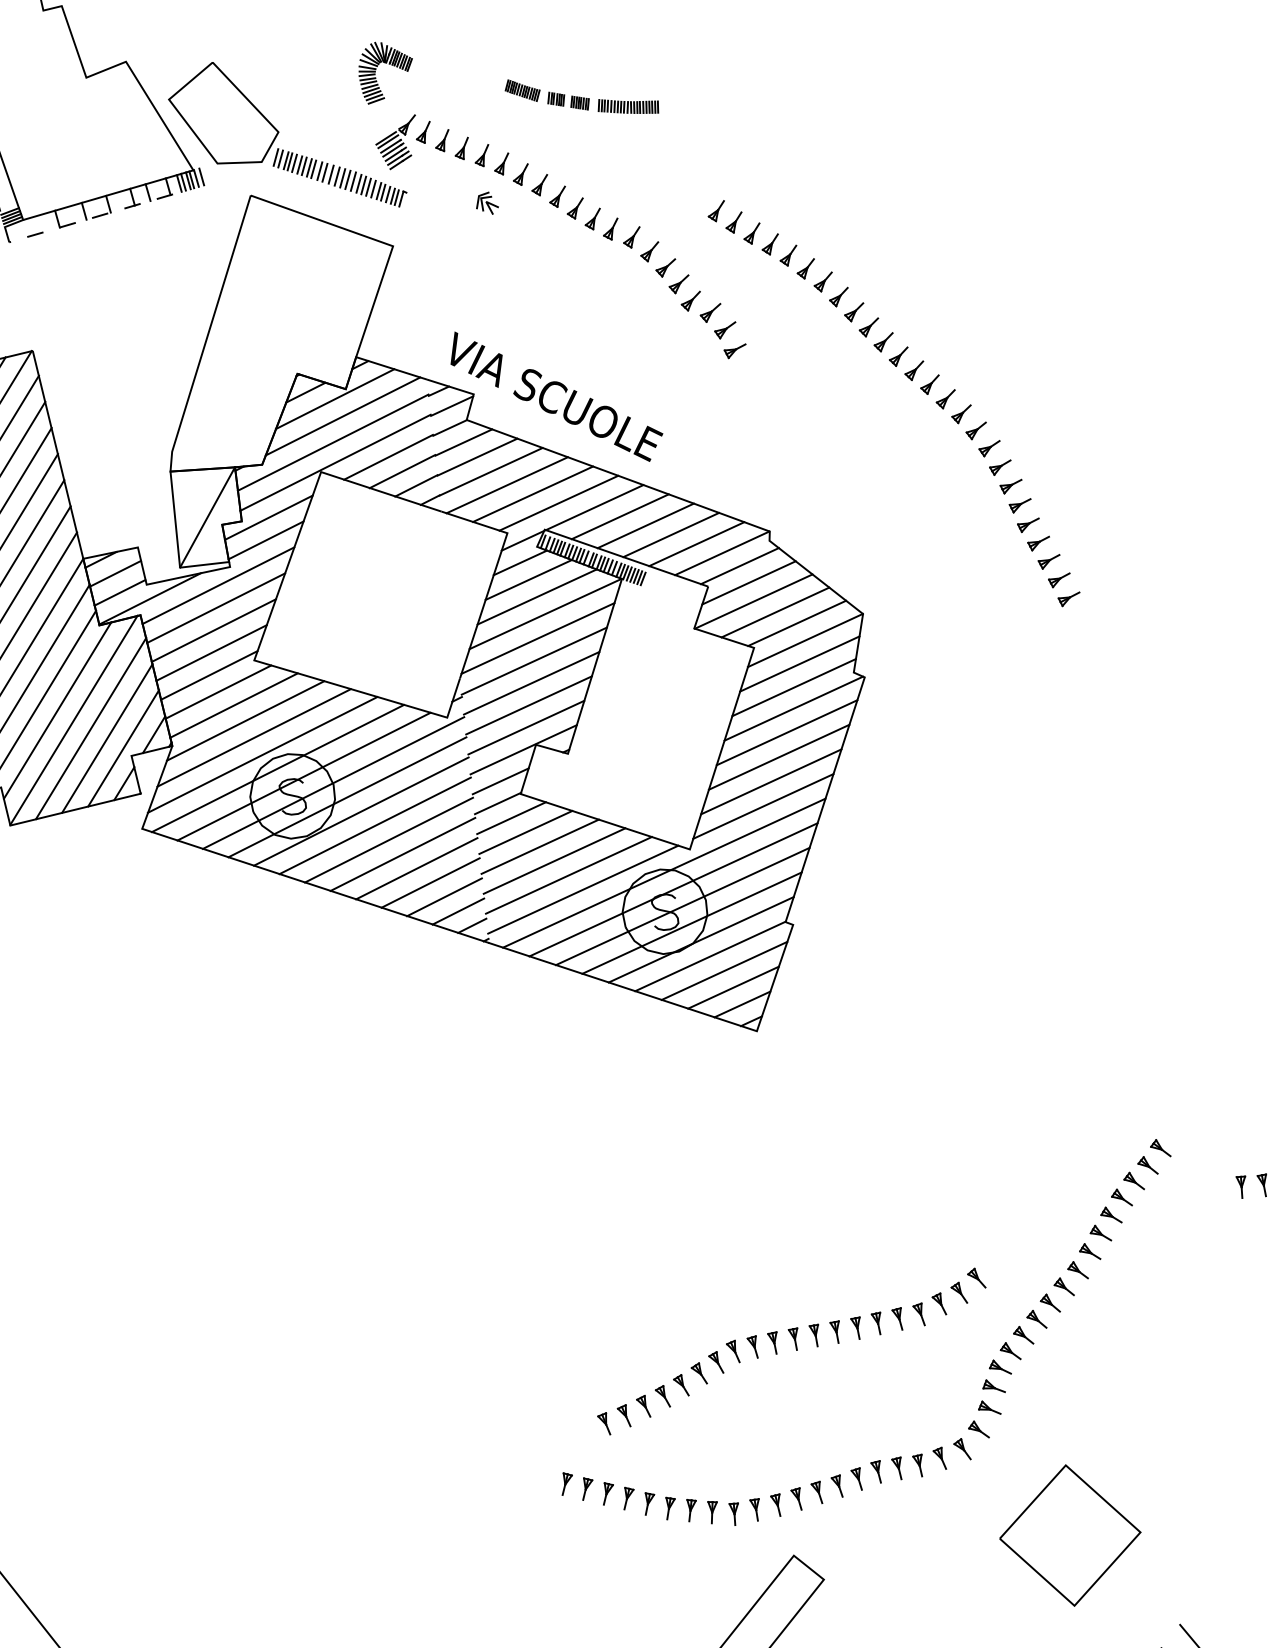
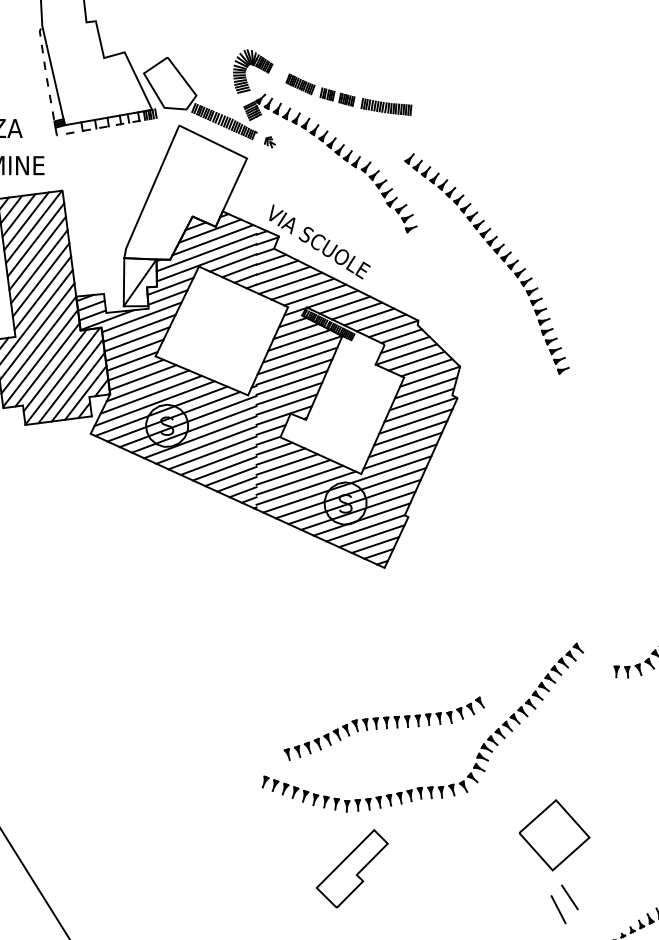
part: (386, 71) -> (253, 71), size x1.43
part: (580, 96) -> (348, 94), size x1.67
part: (485, 203) -> (269, 142), moved
part: (1070, 1535) -> (554, 835), moved

